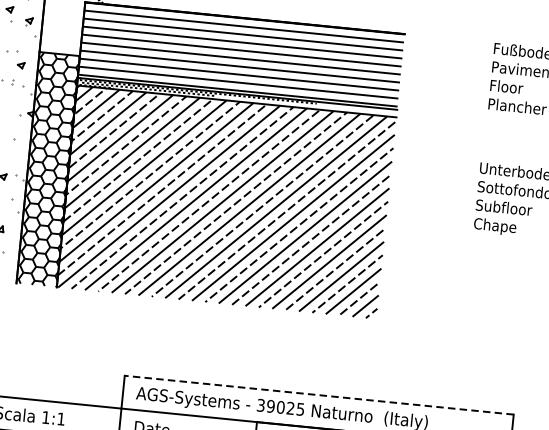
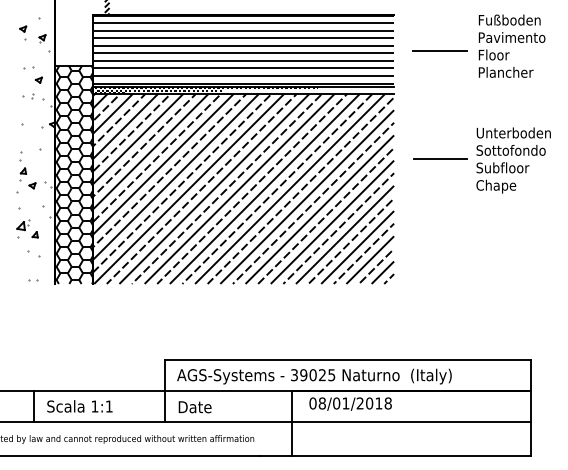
line: (449, 76) -> (439, 50), added
line: (438, 191) -> (440, 158), added
line: (318, 395) -> (347, 360), dashed -> solid

